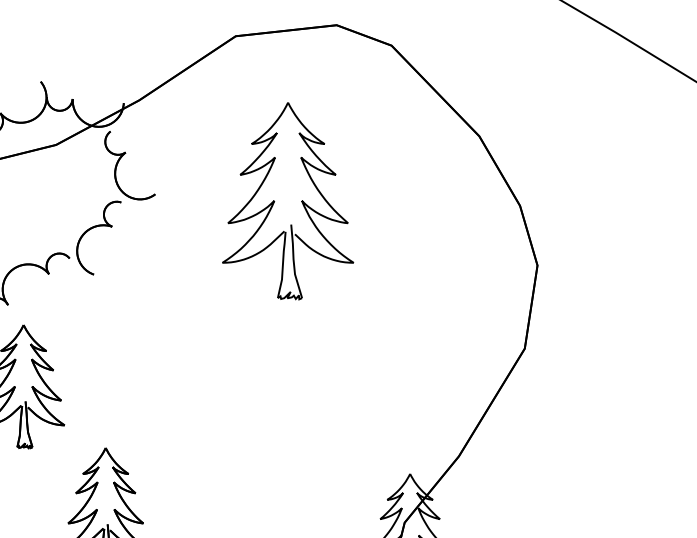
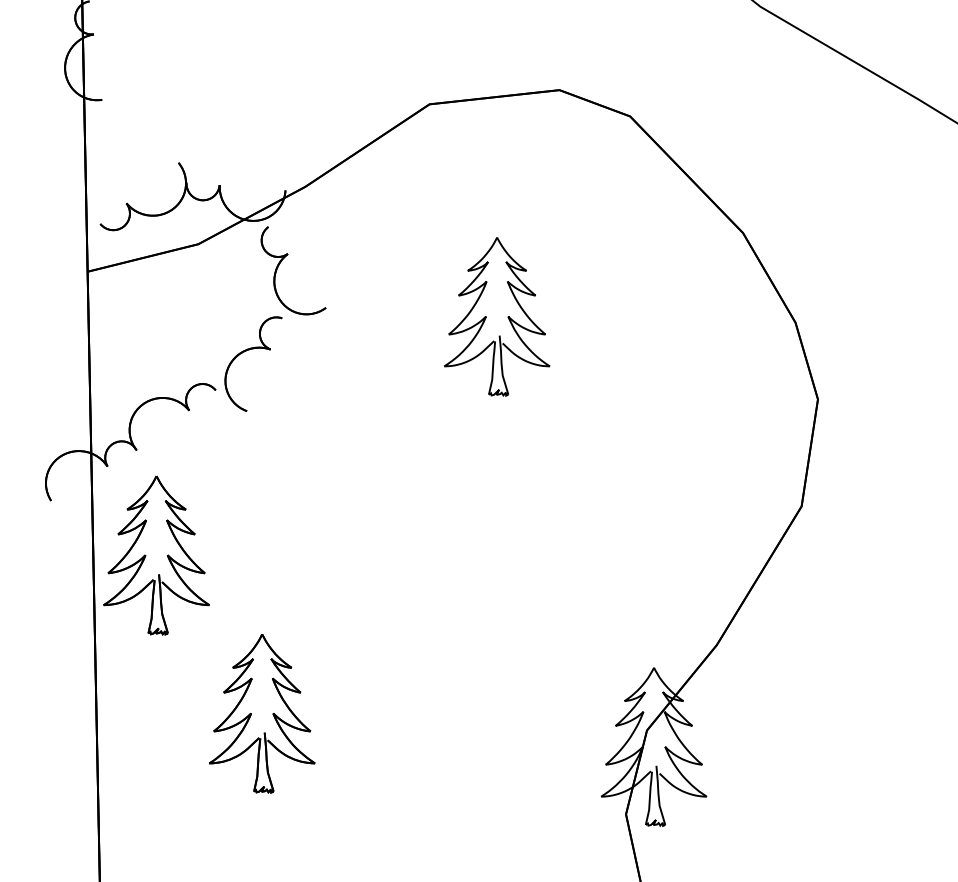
part: (288, 201) -> (497, 316), size x0.62

